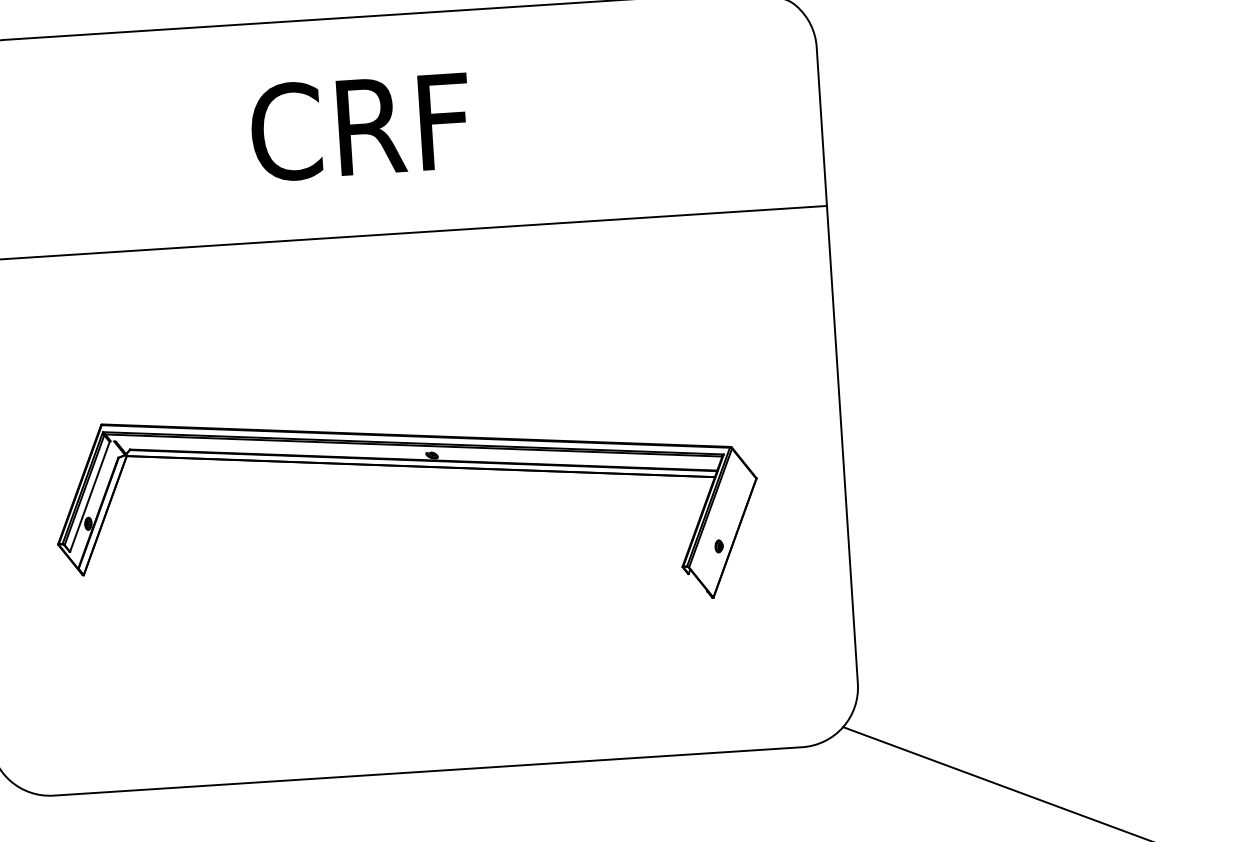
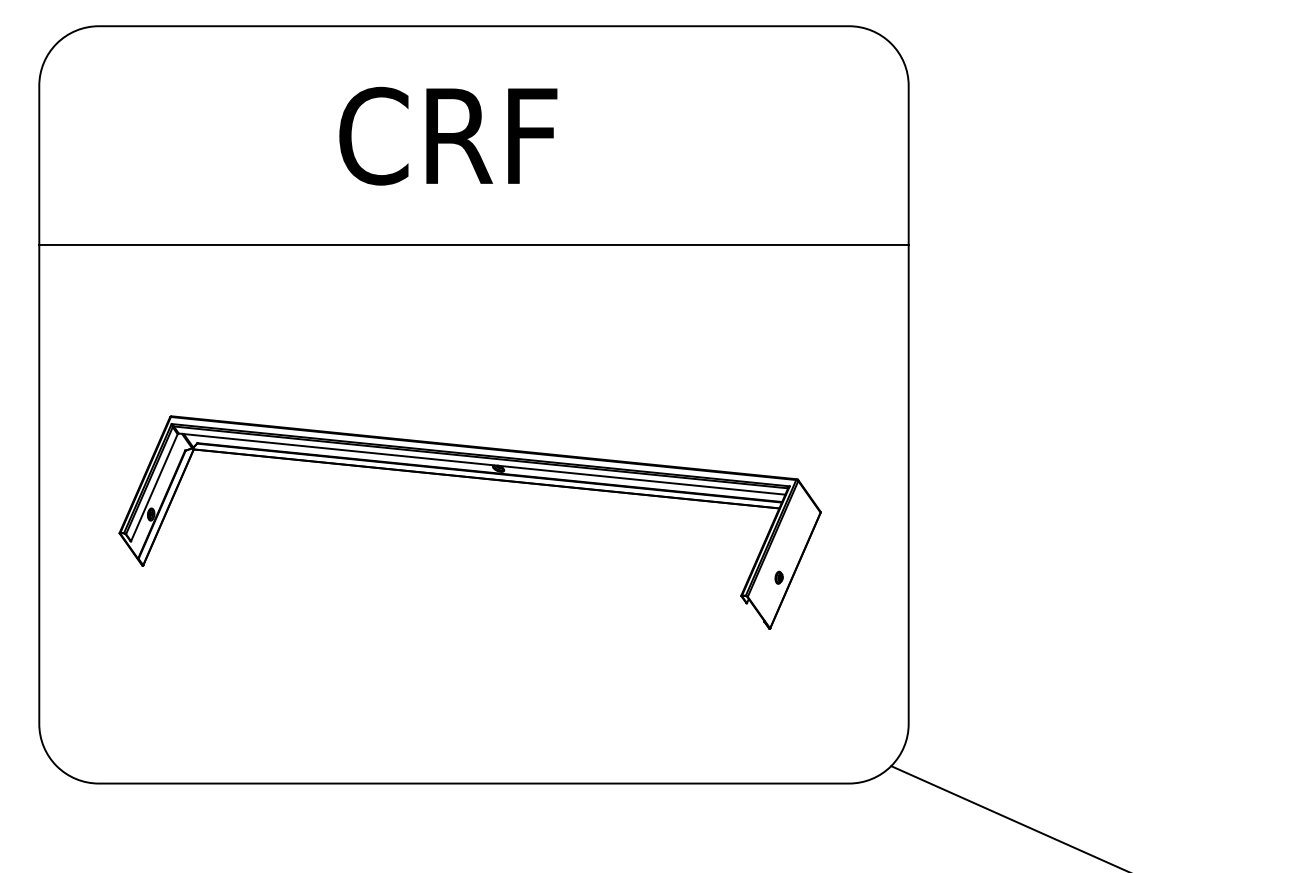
line: (414, 451) -> (481, 463), added

